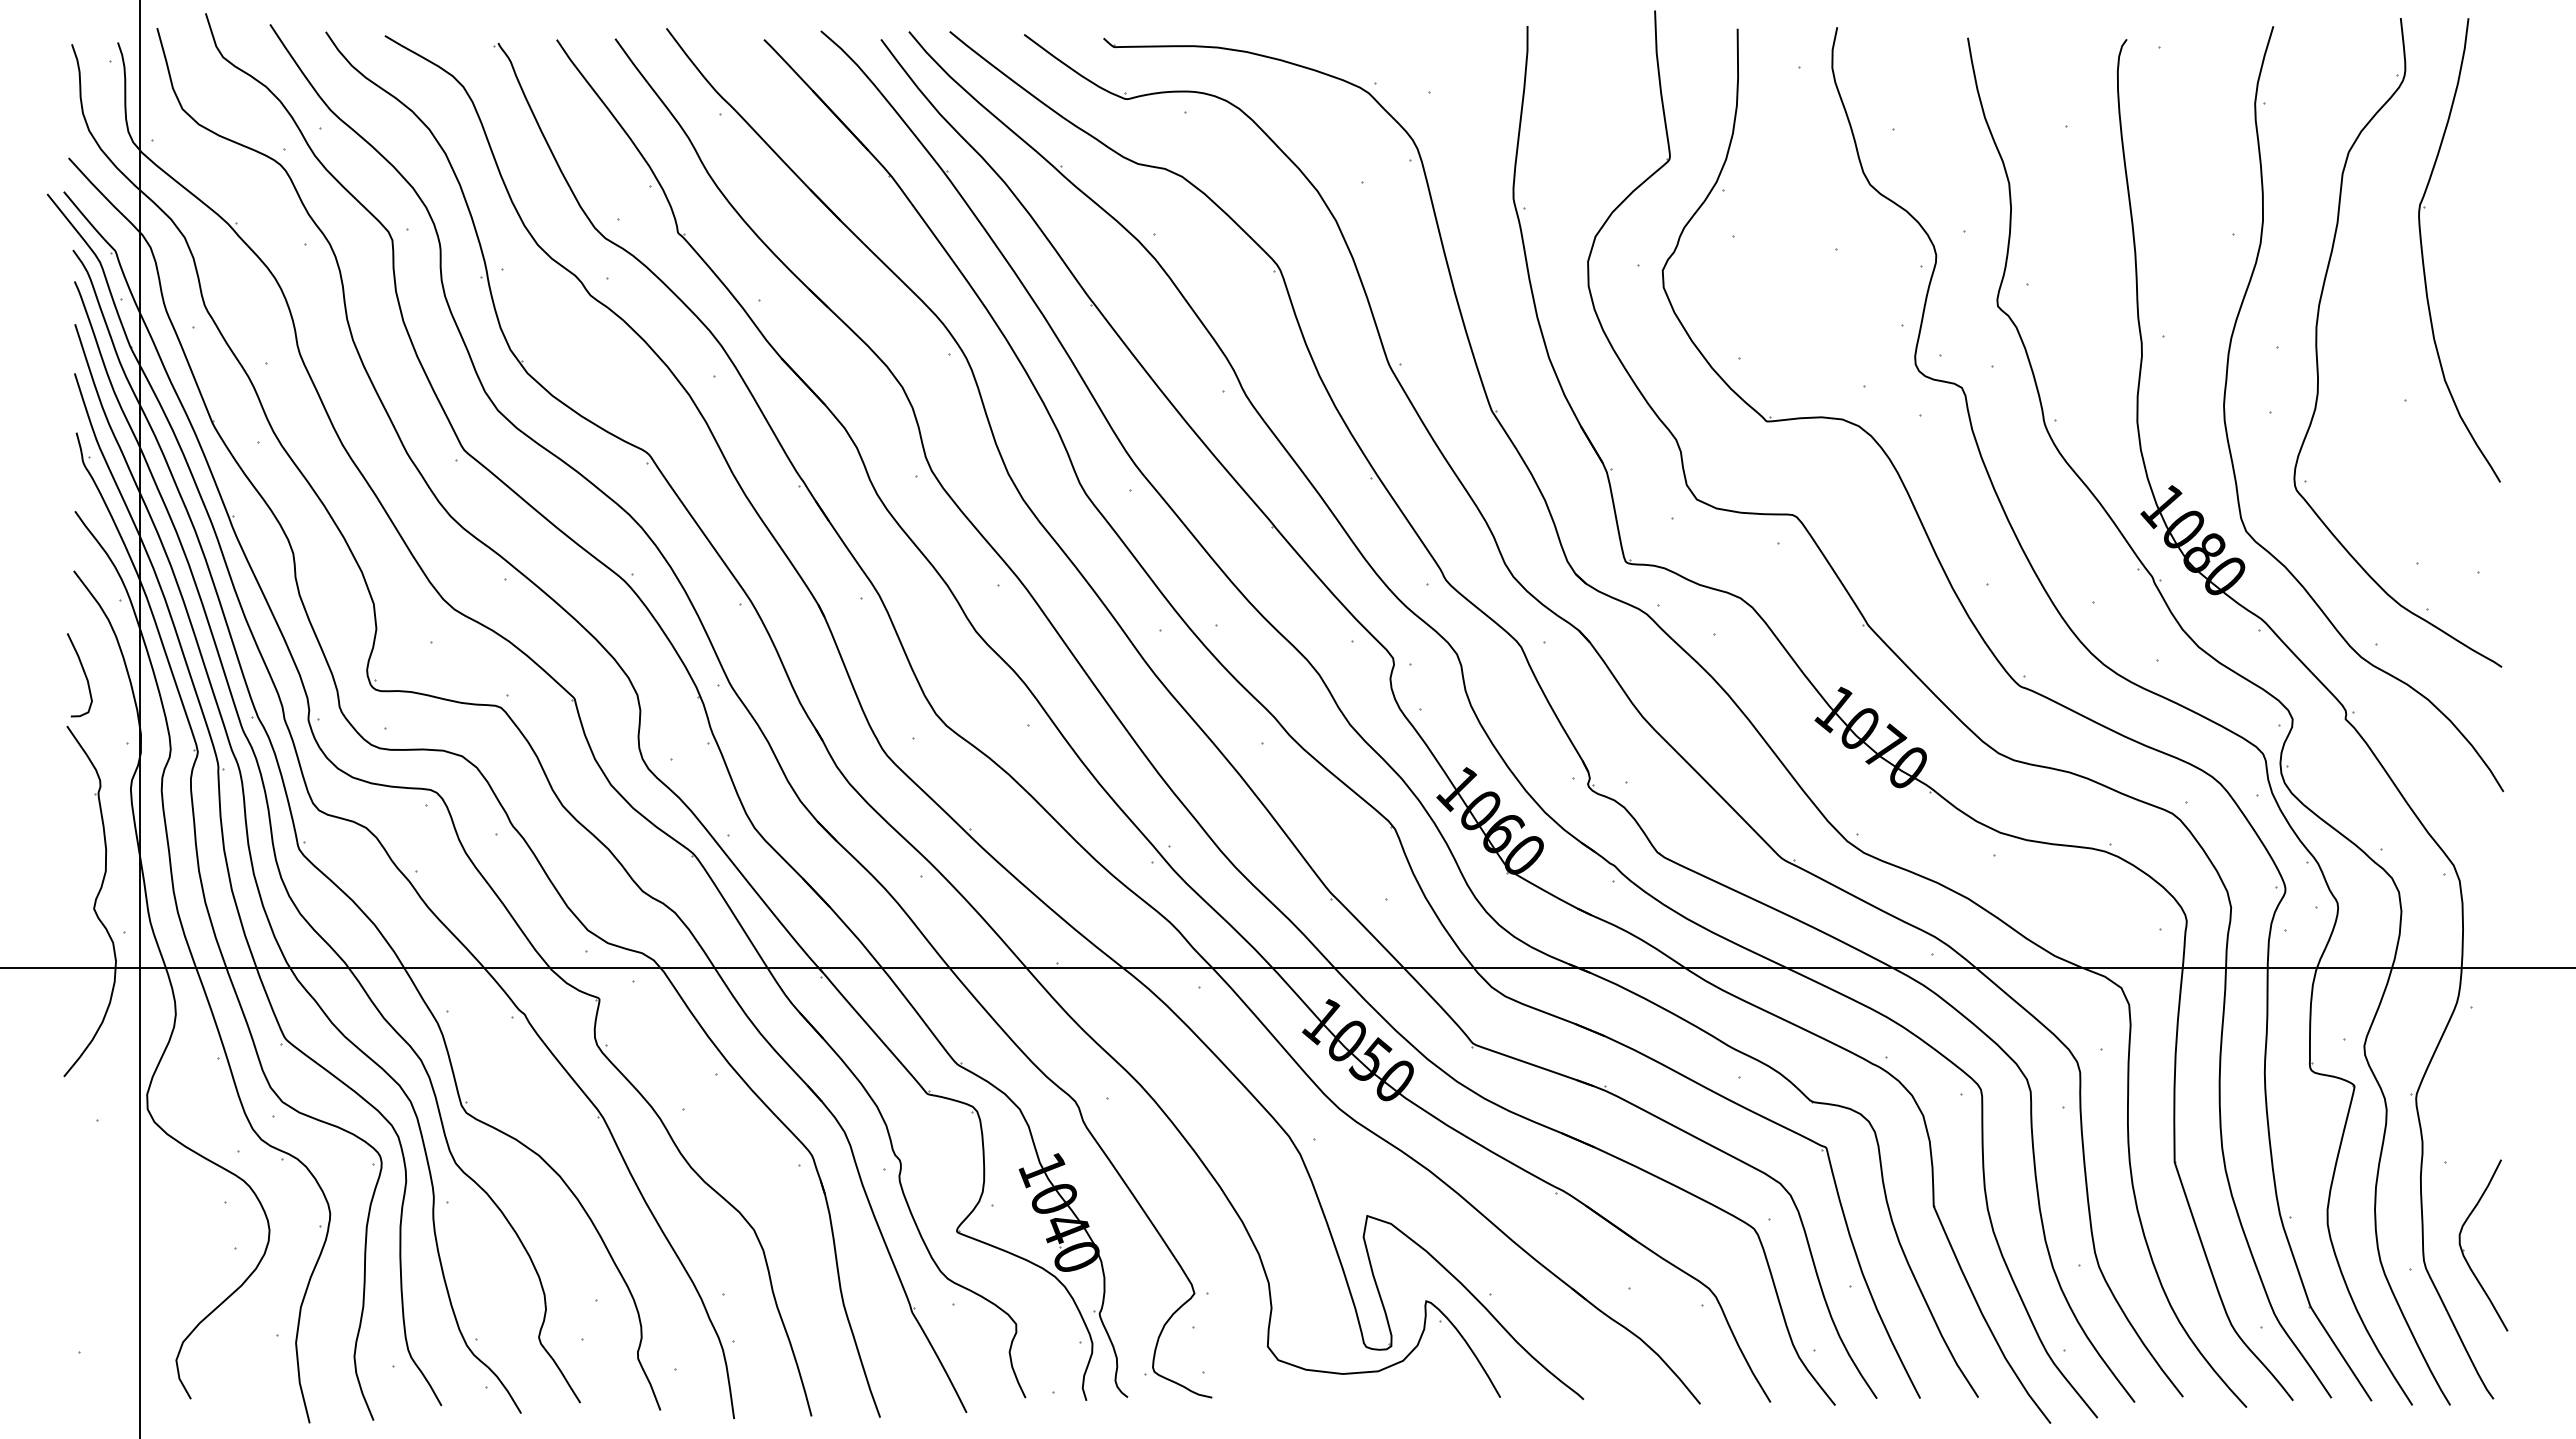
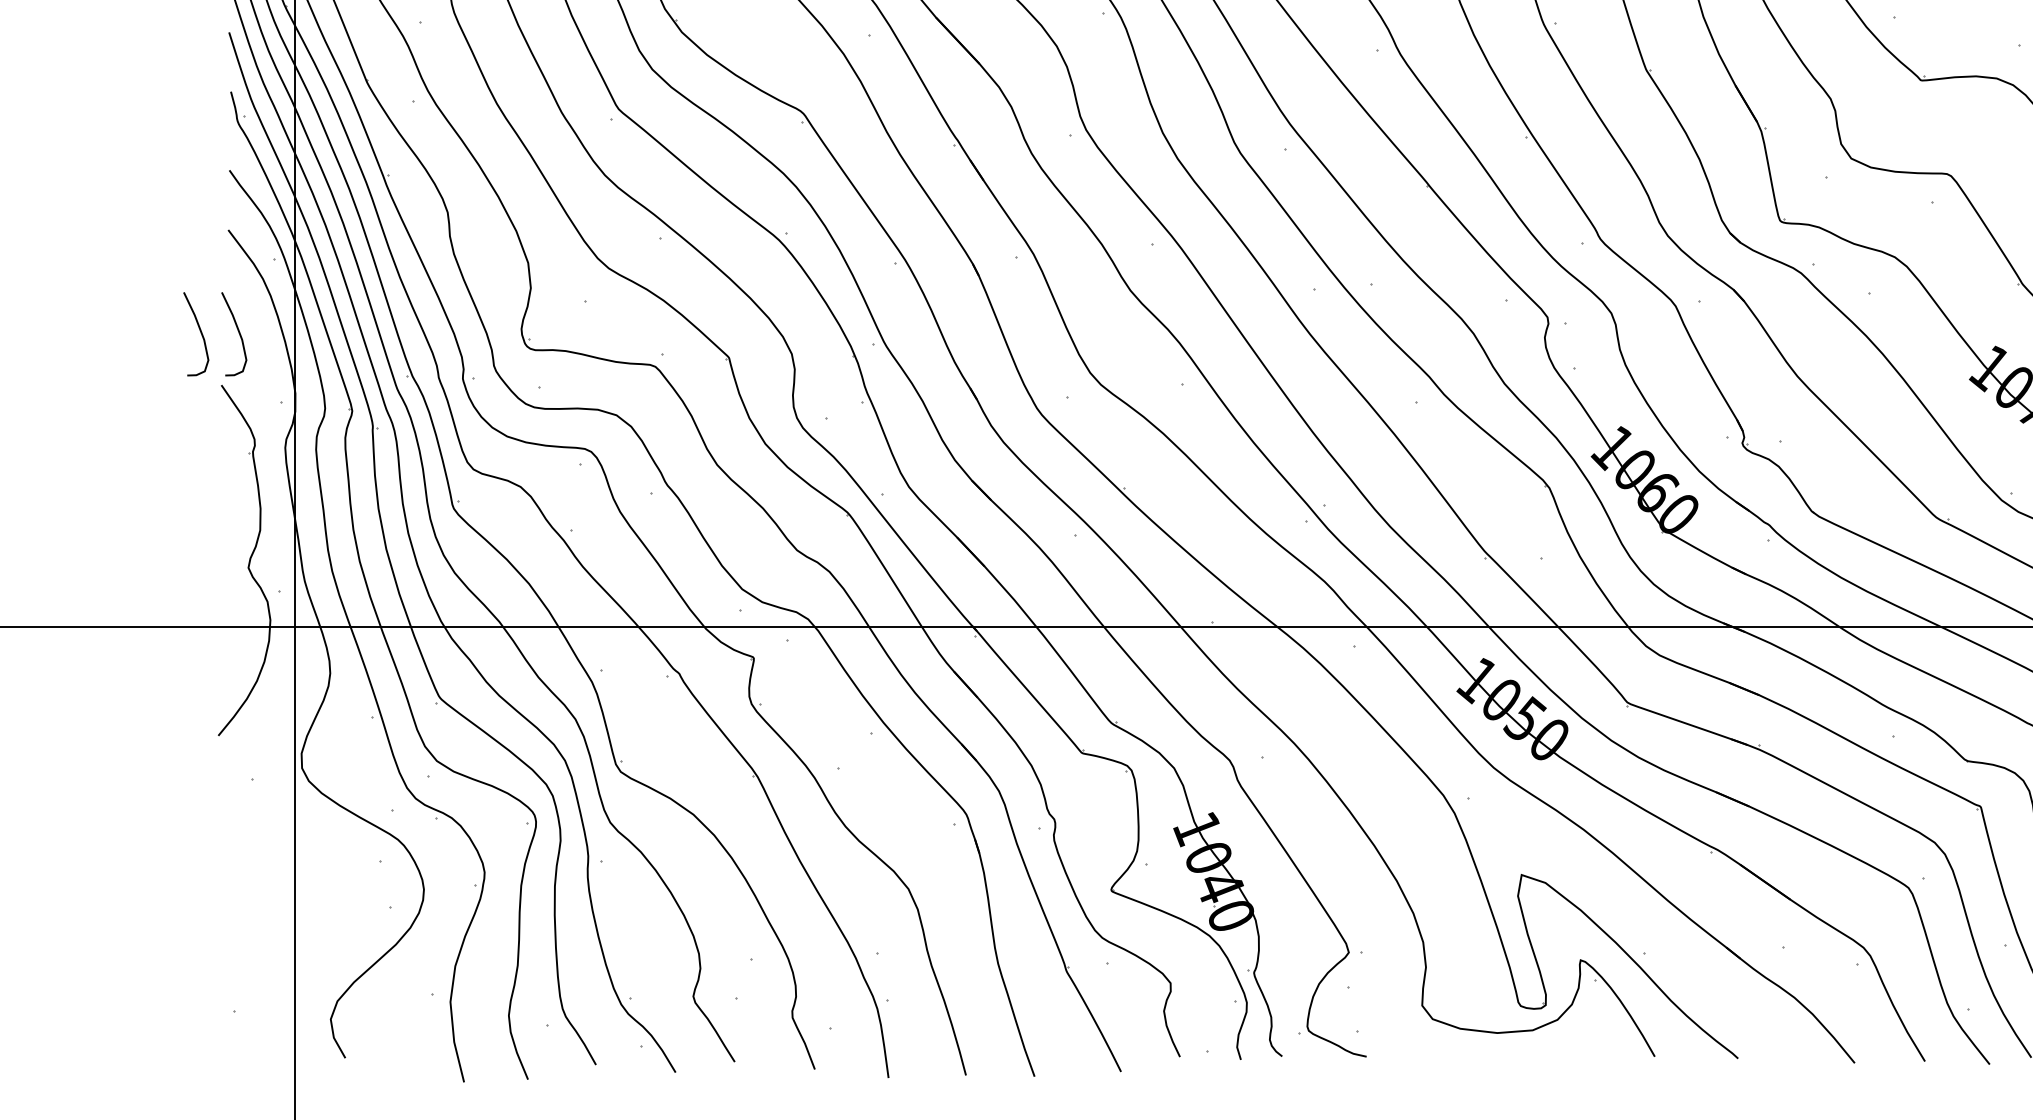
curve: (45, 672) -> (199, 331), added

